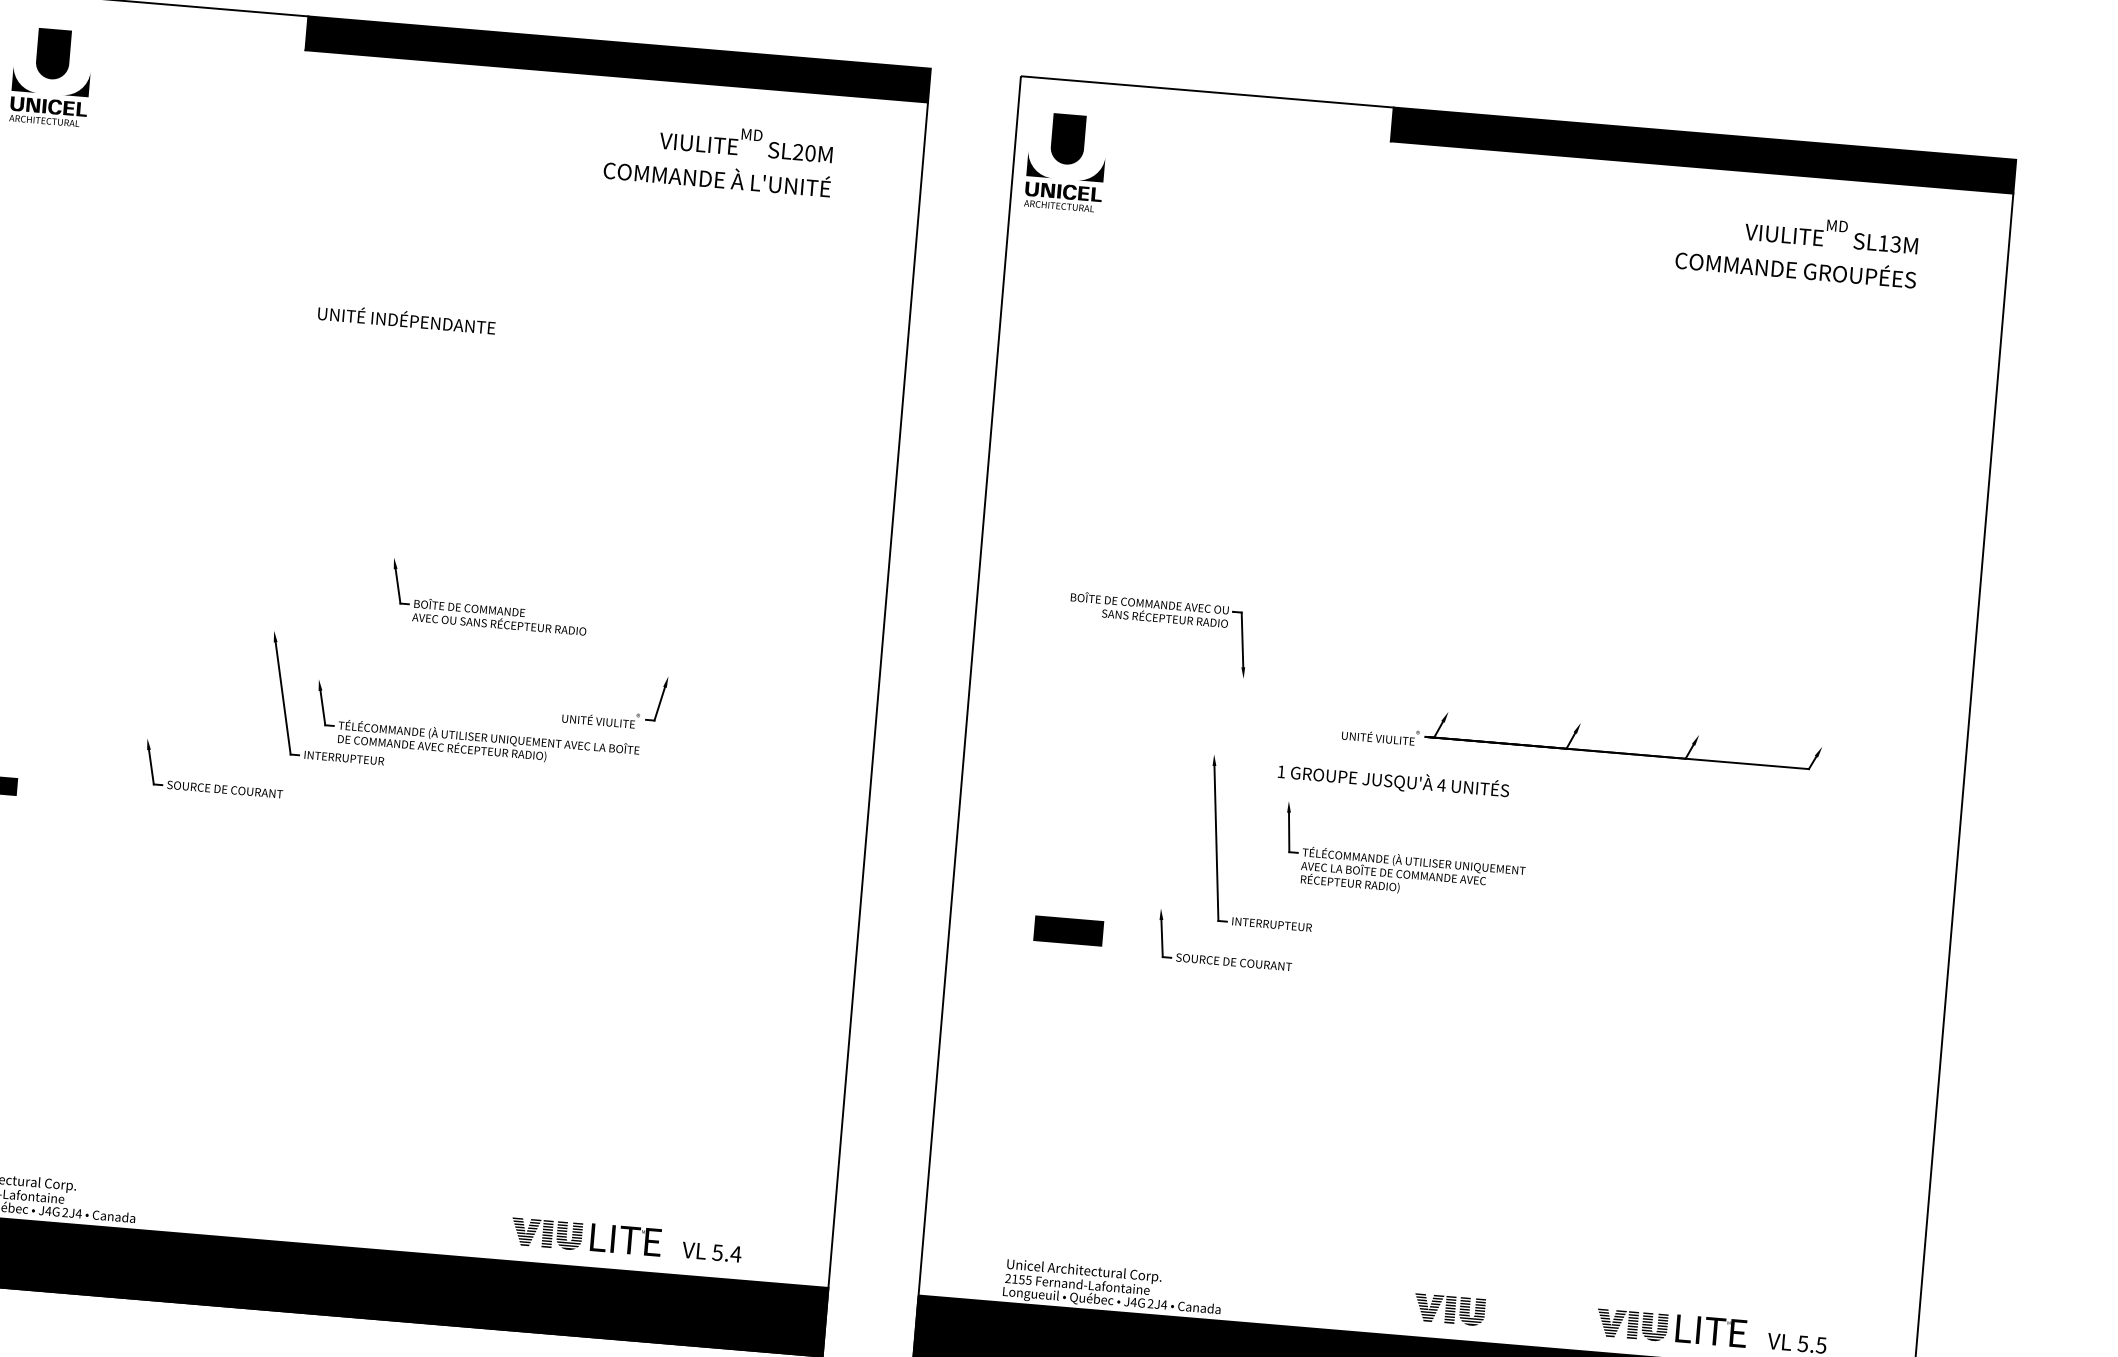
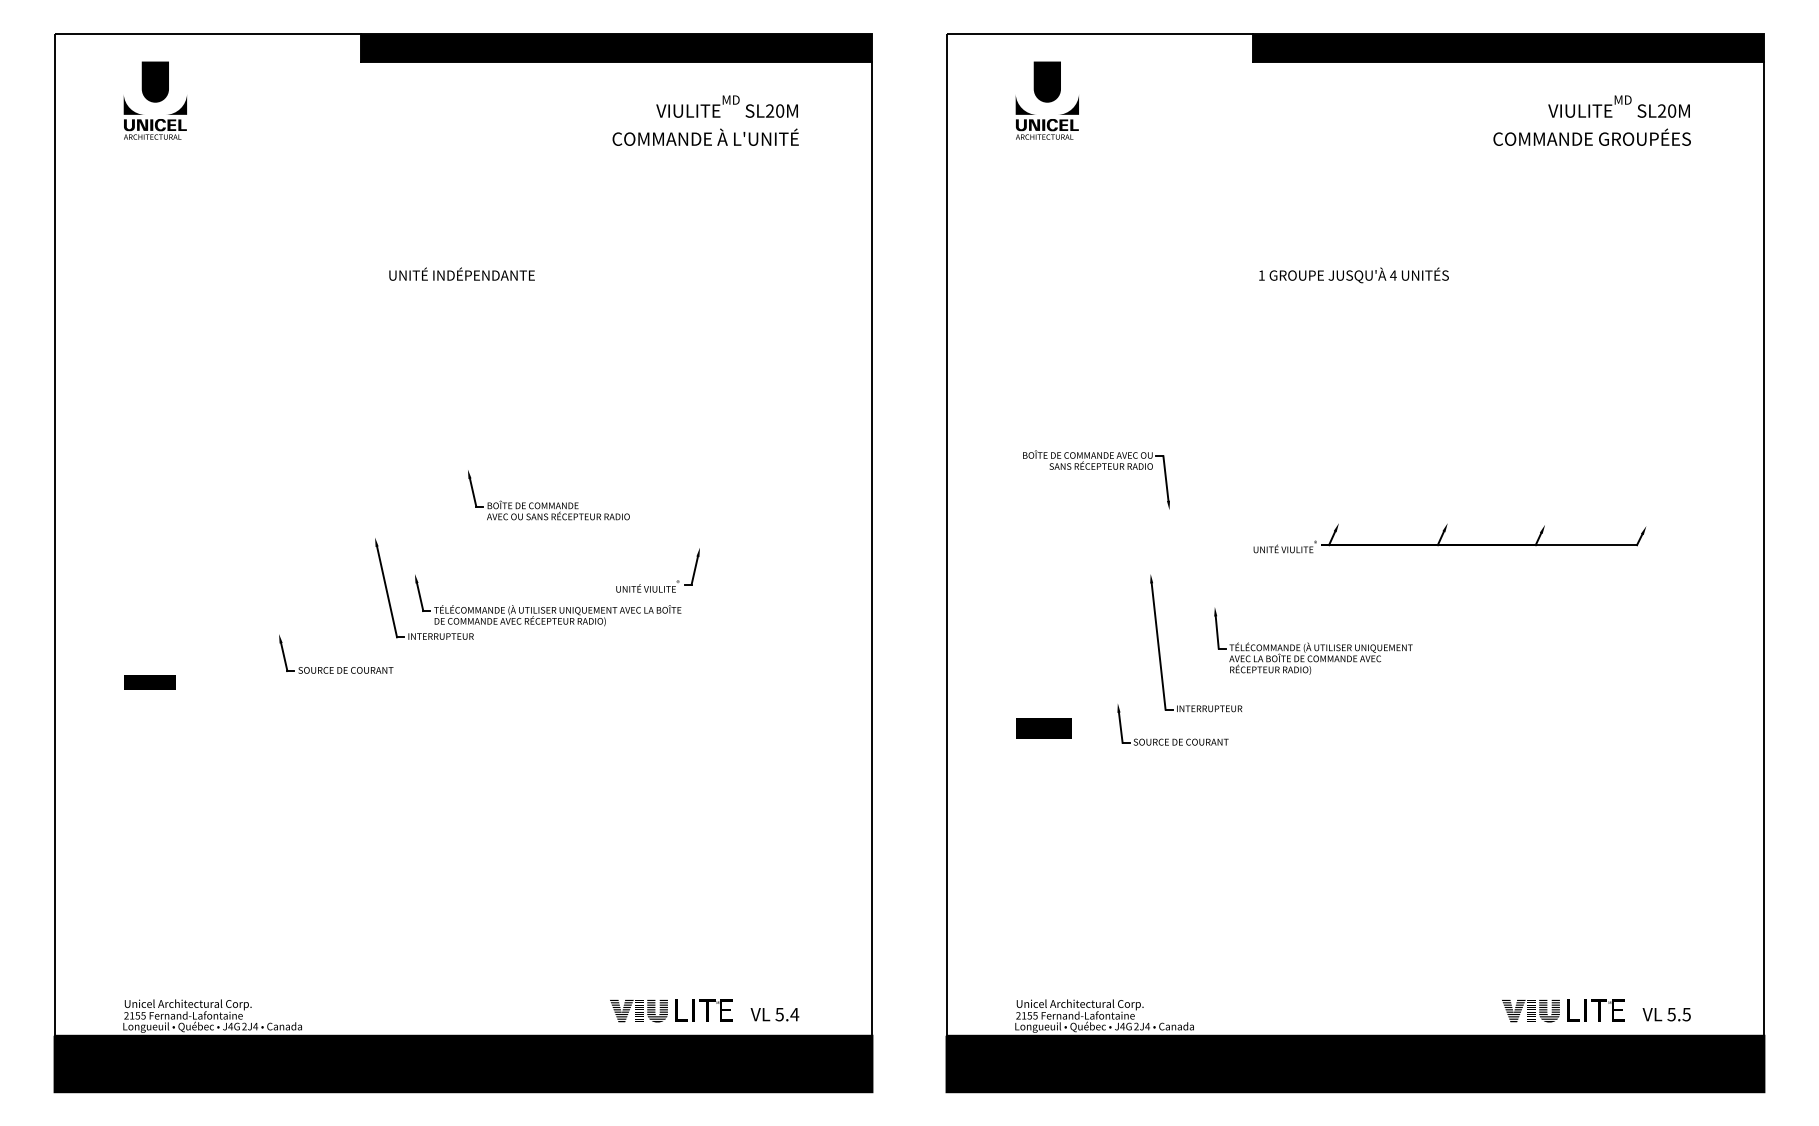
text: (1065, 161) -> (1046, 100), moved
text: (1890, 243) -> (1667, 110), SL13M -> SL20M
text: (1393, 781) -> (1353, 275), moved
part: (1449, 1310) -> (1380, 1011), removed

